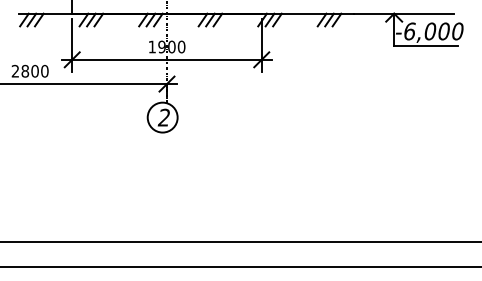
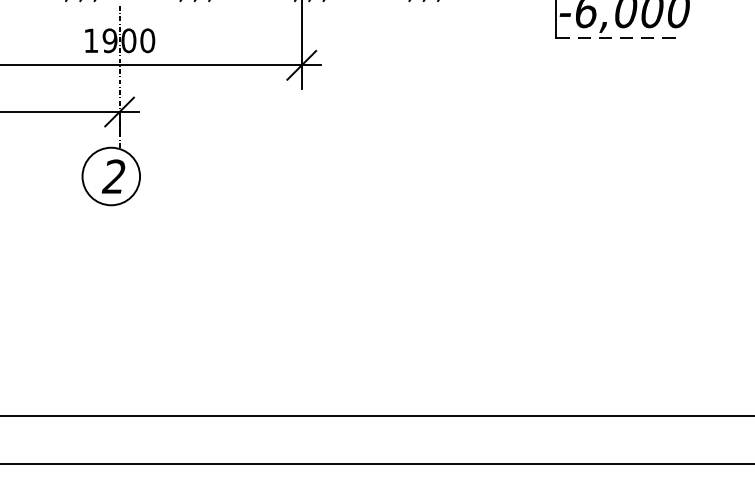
line: (426, 45) -> (618, 37), solid -> dashed

